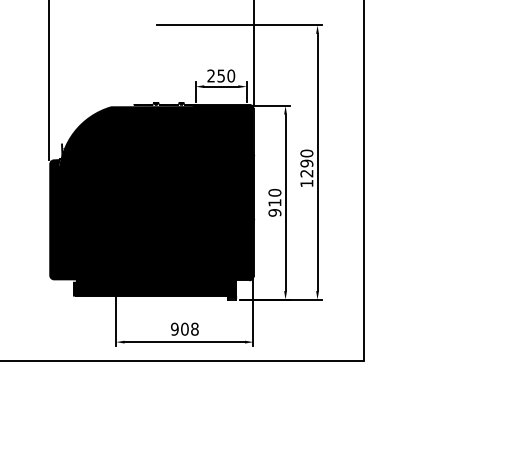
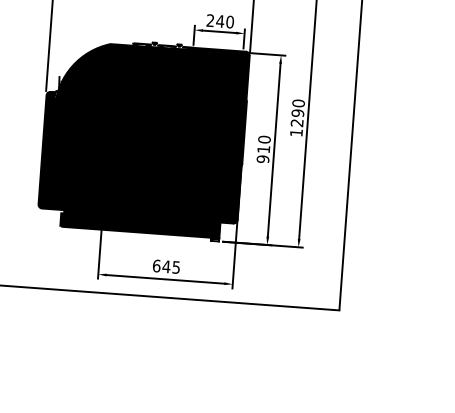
text: (221, 75) -> (220, 20), 250 -> 240
text: (184, 328) -> (166, 266), 908 -> 645

